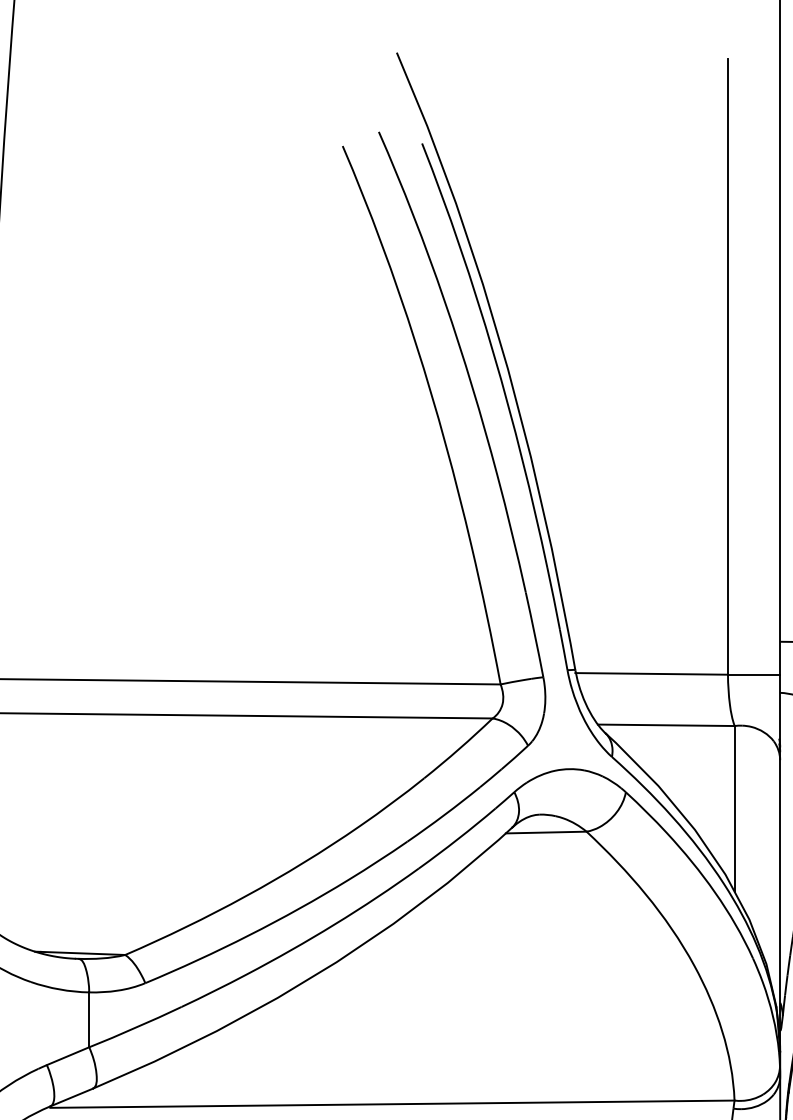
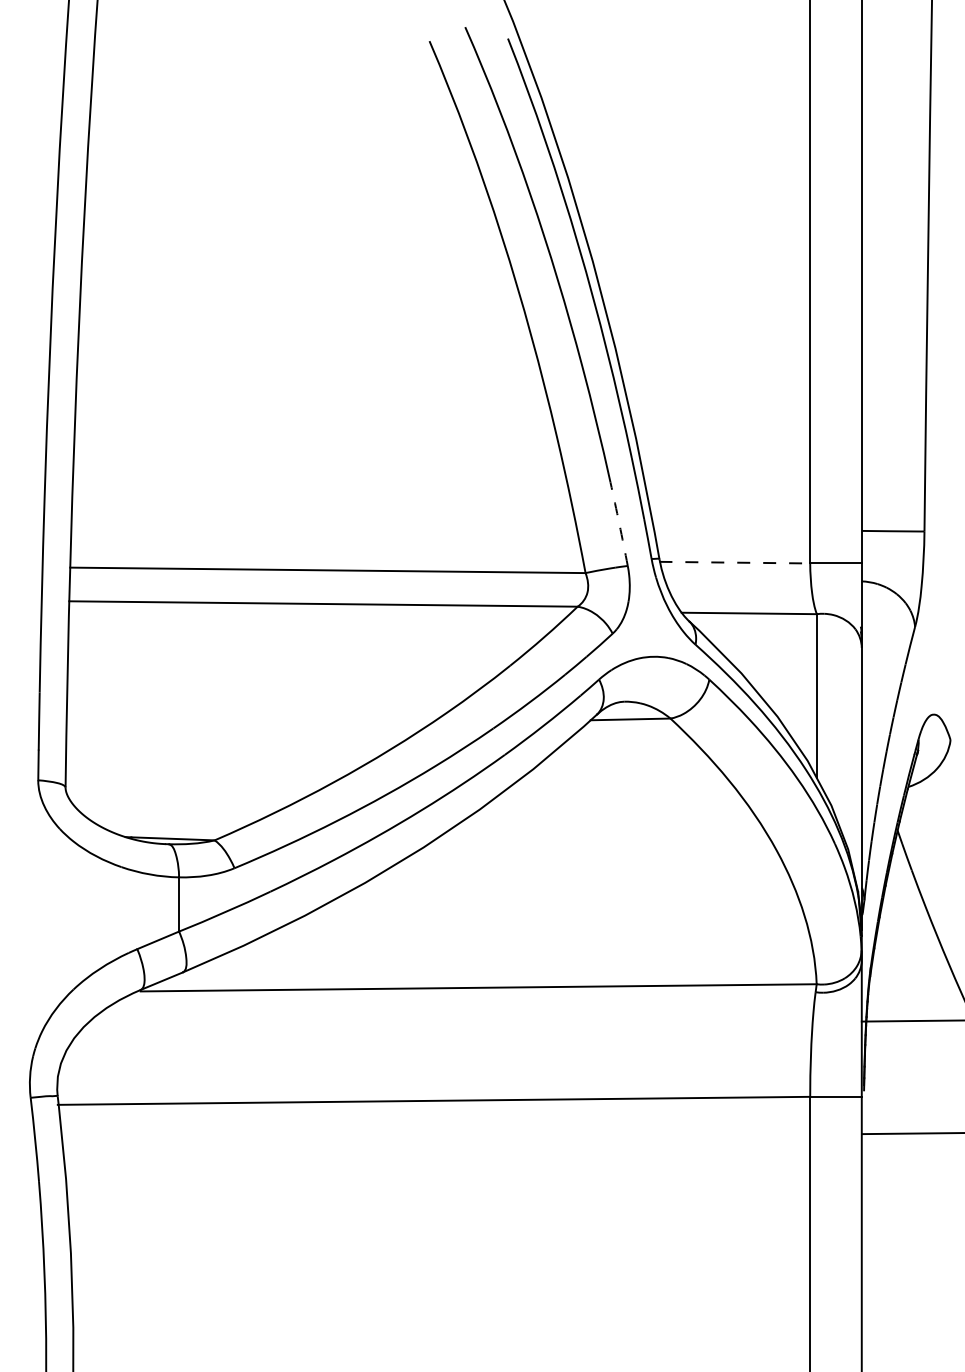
arc: (534, 635) -> (619, 524), solid -> dashed
line: (652, 673) -> (735, 562), solid -> dashed

